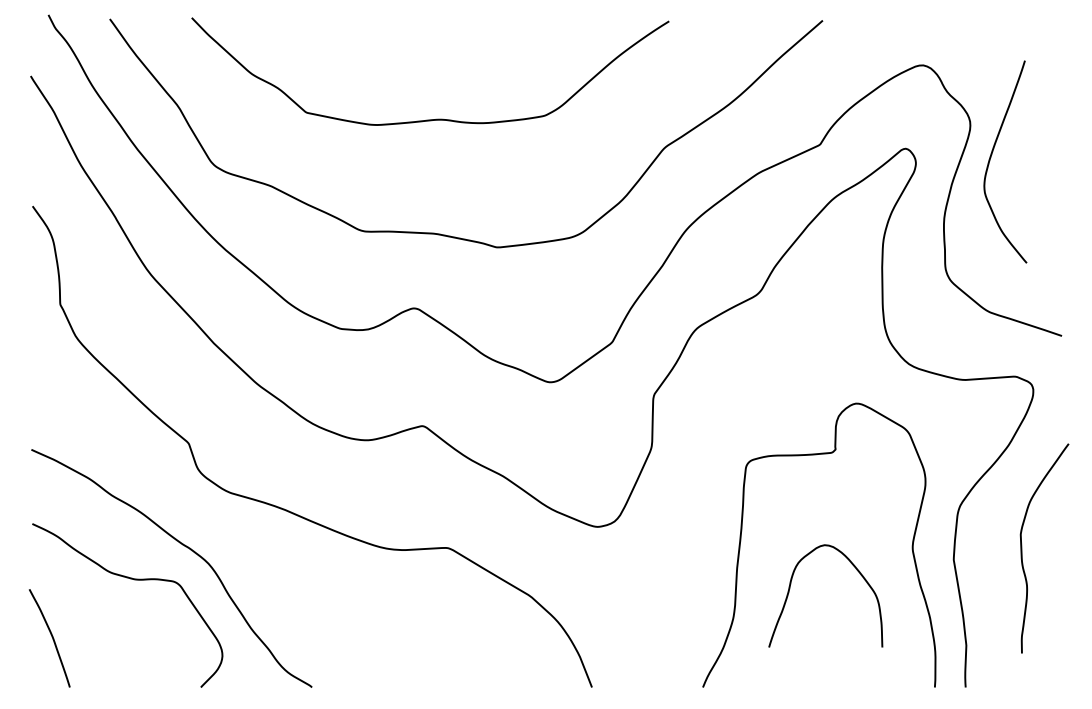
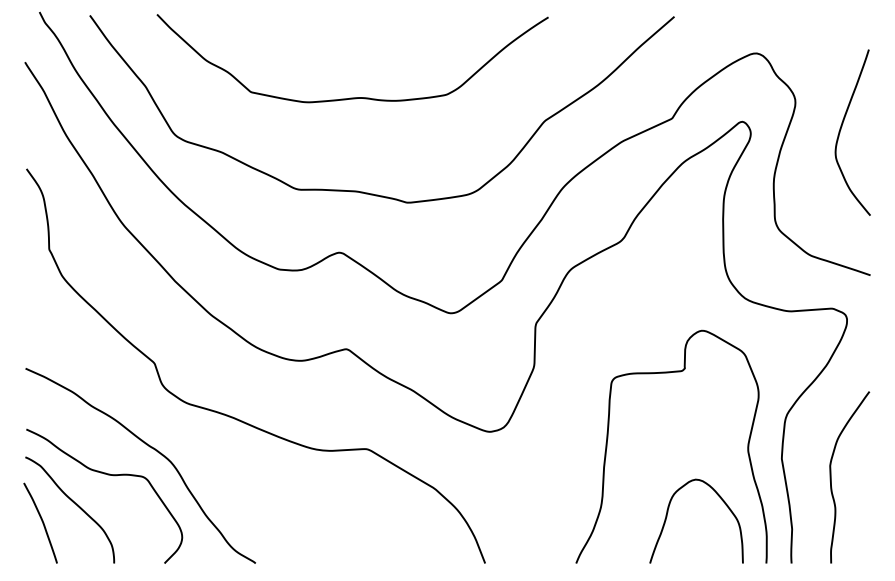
curve: (991, 157) -> (841, 128), moved
curve: (1022, 548) -> (831, 477), moved
curve: (790, 588) -> (667, 515), moved
curve: (89, 613) -> (73, 502), added

